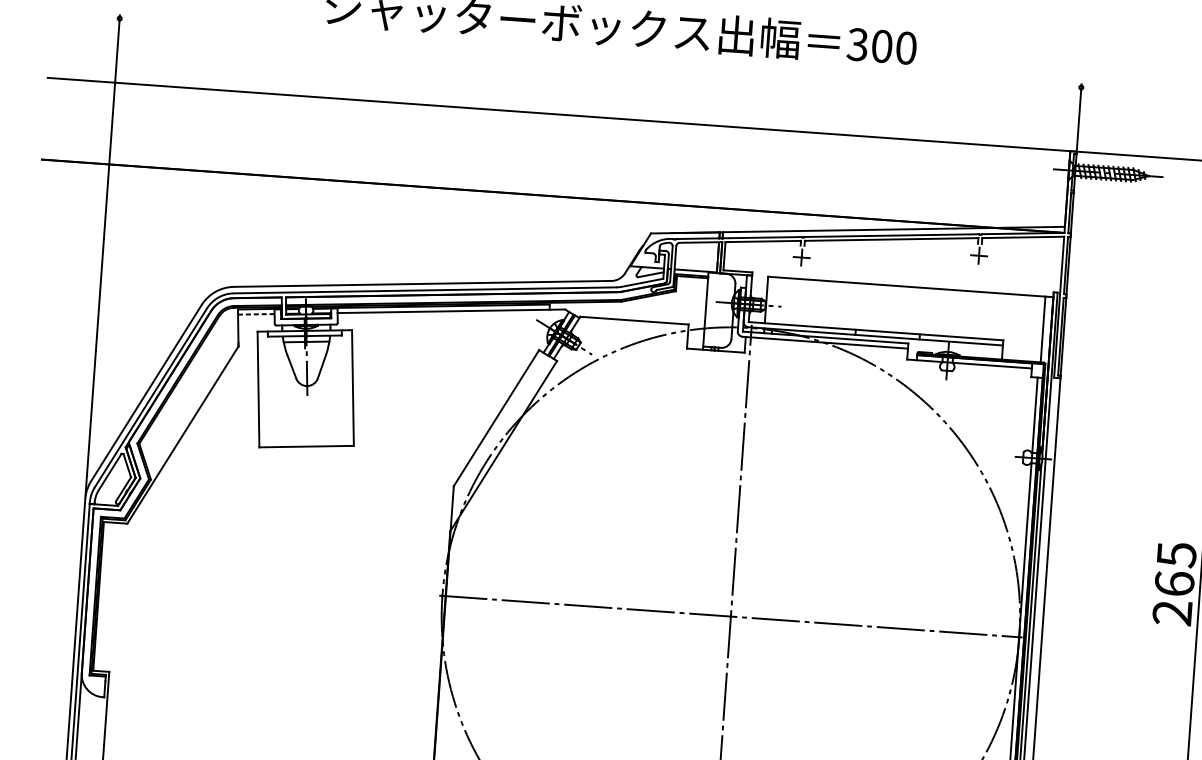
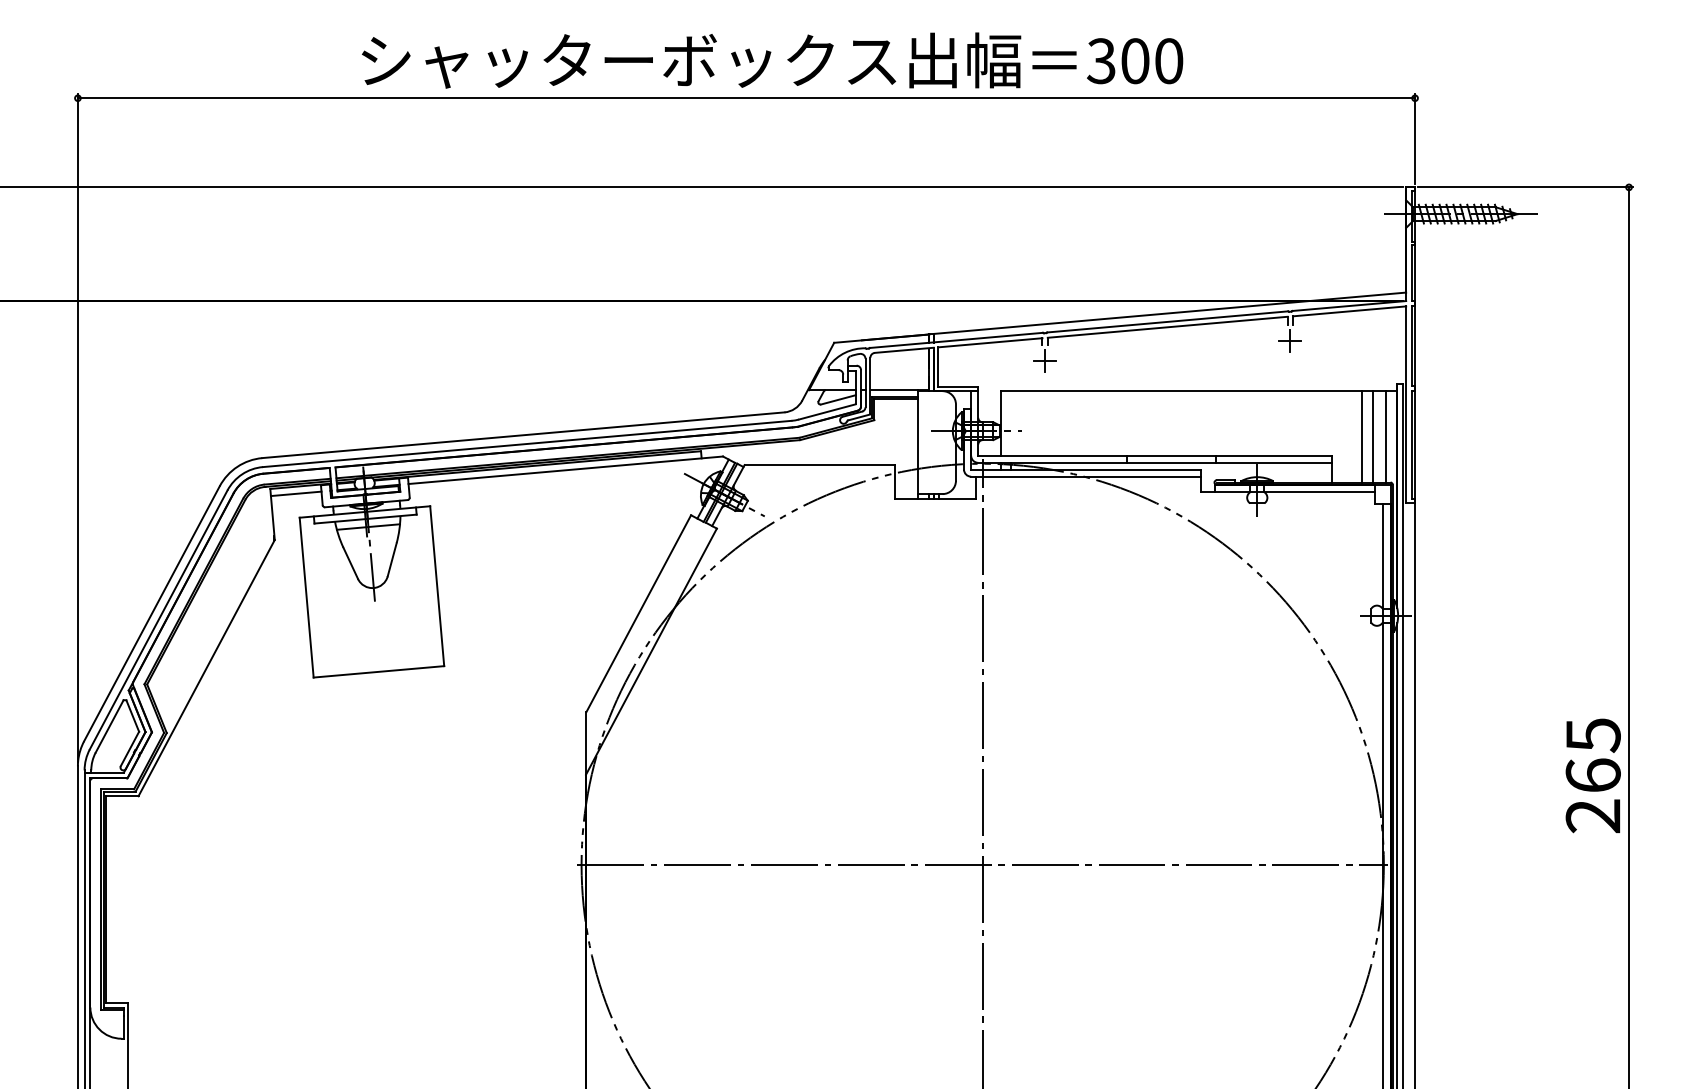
line: (600, 53) -> (746, 98), added
line: (255, 314) -> (295, 493), dashed -> solid
line: (1025, 328) -> (1361, 436), added
line: (1033, 328) -> (1372, 436), added

